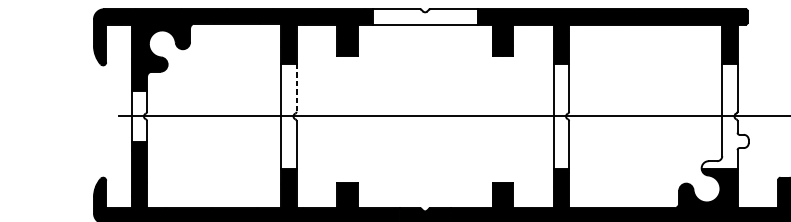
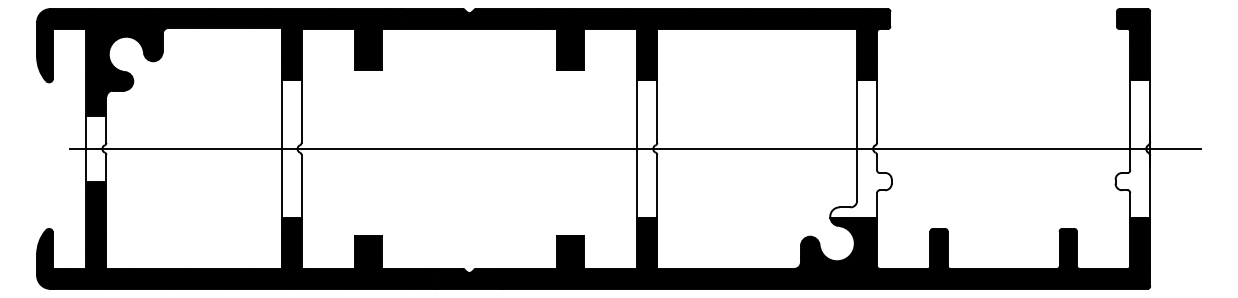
fill: (425, 17) -> (469, 19), added
line: (296, 88) -> (301, 112), dashed -> solid

